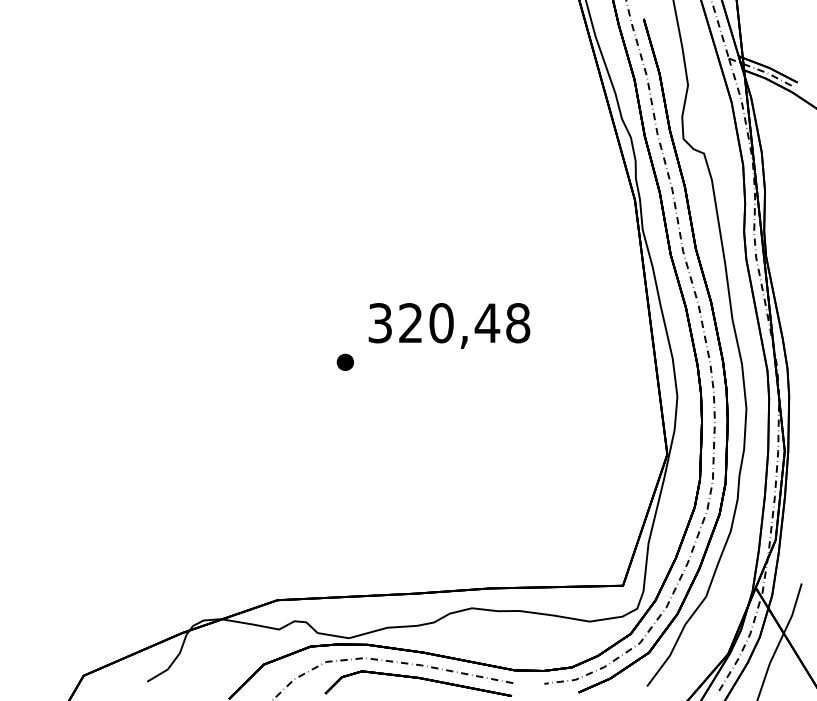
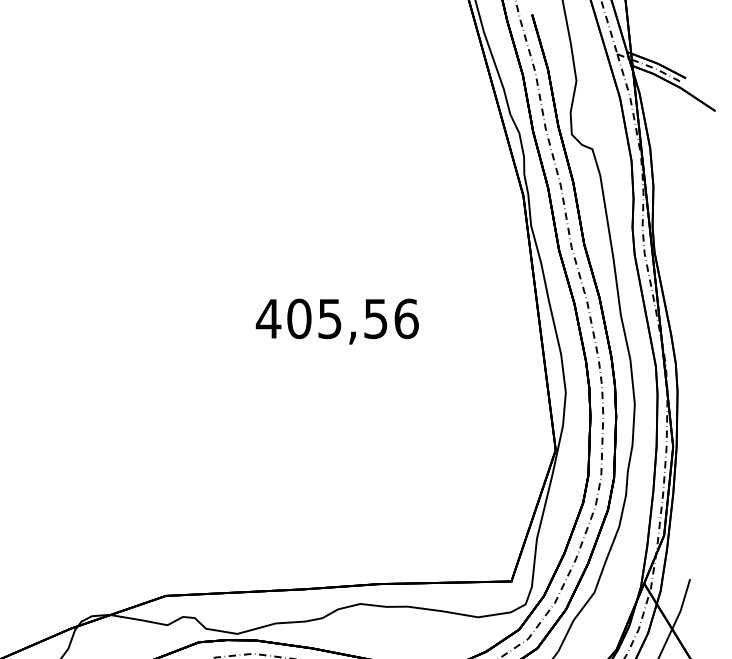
text: (448, 323) -> (336, 319), 320,48 -> 405,56
part: (344, 361) -> (232, 357), removed

